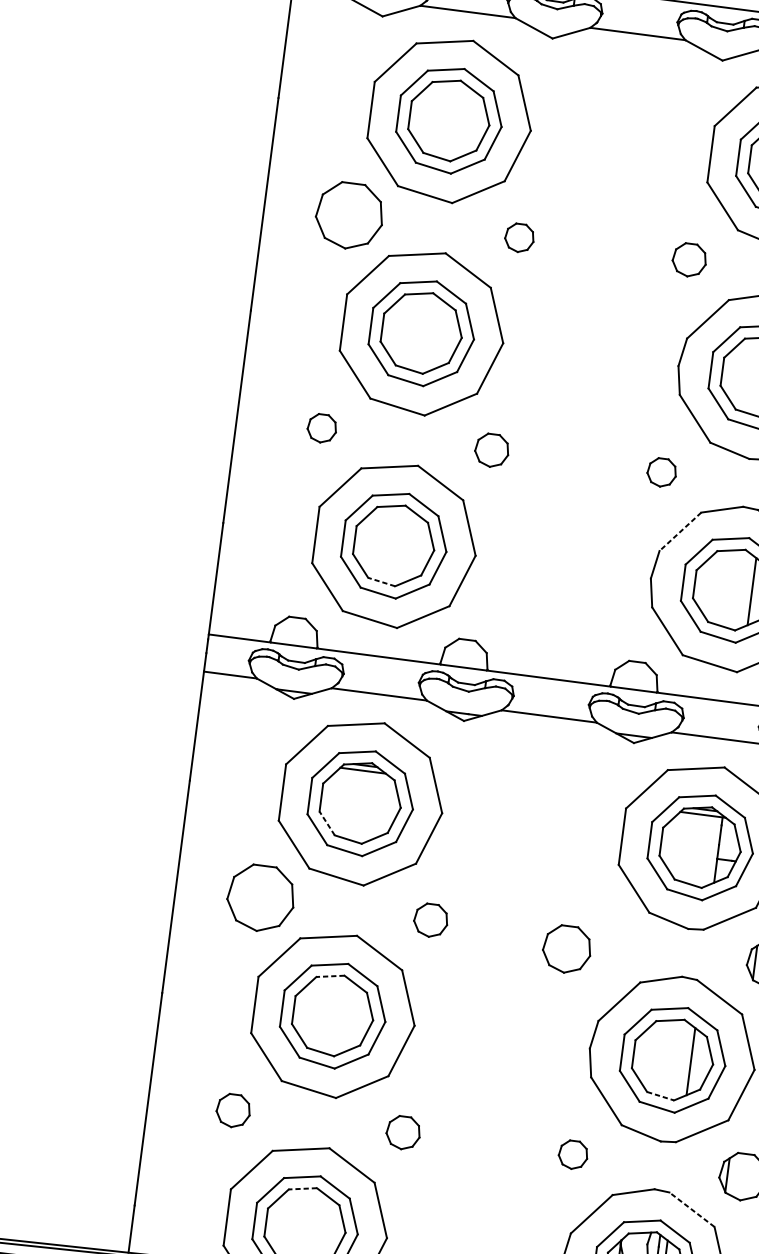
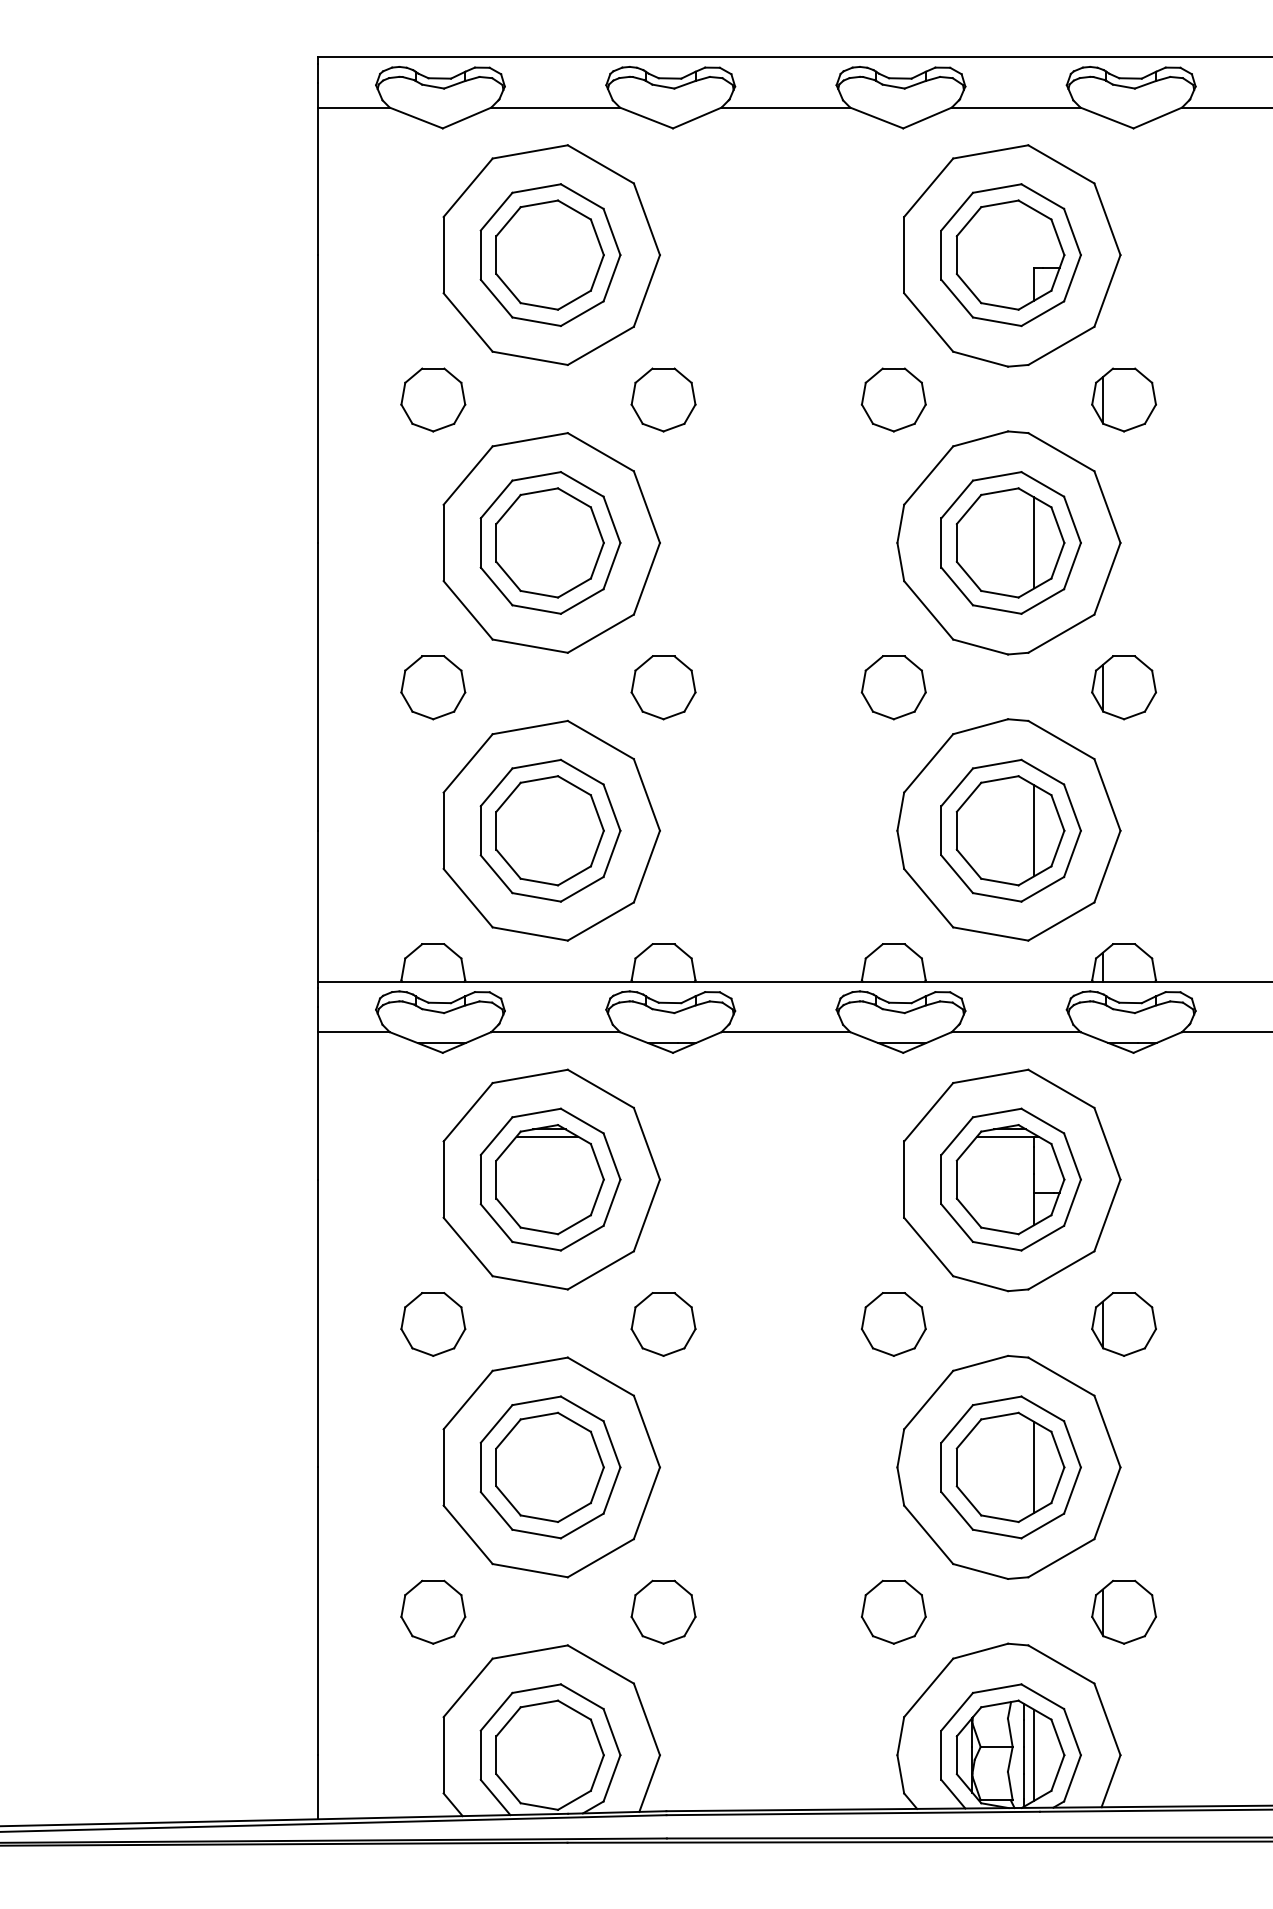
part: (349, 215) -> (433, 399), size x0.71
part: (519, 237) -> (663, 399), size x1.67
part: (689, 259) -> (893, 399), size x1.43
part: (322, 428) -> (433, 687), size x1.67
part: (491, 450) -> (663, 687), size x1.43
part: (661, 472) -> (893, 687), size x1.67
line: (680, 531) -> (928, 763), dashed -> solid
line: (381, 582) -> (539, 882), dashed -> solid
line: (327, 823) -> (508, 1213), dashed -> solid
part: (261, 898) -> (433, 1324), size x0.71
part: (430, 920) -> (663, 1324), size x1.43
part: (566, 949) -> (893, 1324), moved
line: (330, 976) -> (539, 1416), dashed -> solid
line: (660, 1096) -> (999, 1518), dashed -> solid
part: (233, 1110) -> (433, 1611), size x1.43
part: (403, 1132) -> (663, 1611), size x1.43
part: (573, 1154) -> (893, 1611), size x1.67
line: (302, 1189) -> (539, 1704), dashed -> solid
line: (691, 1209) -> (1060, 1664), dashed -> solid

